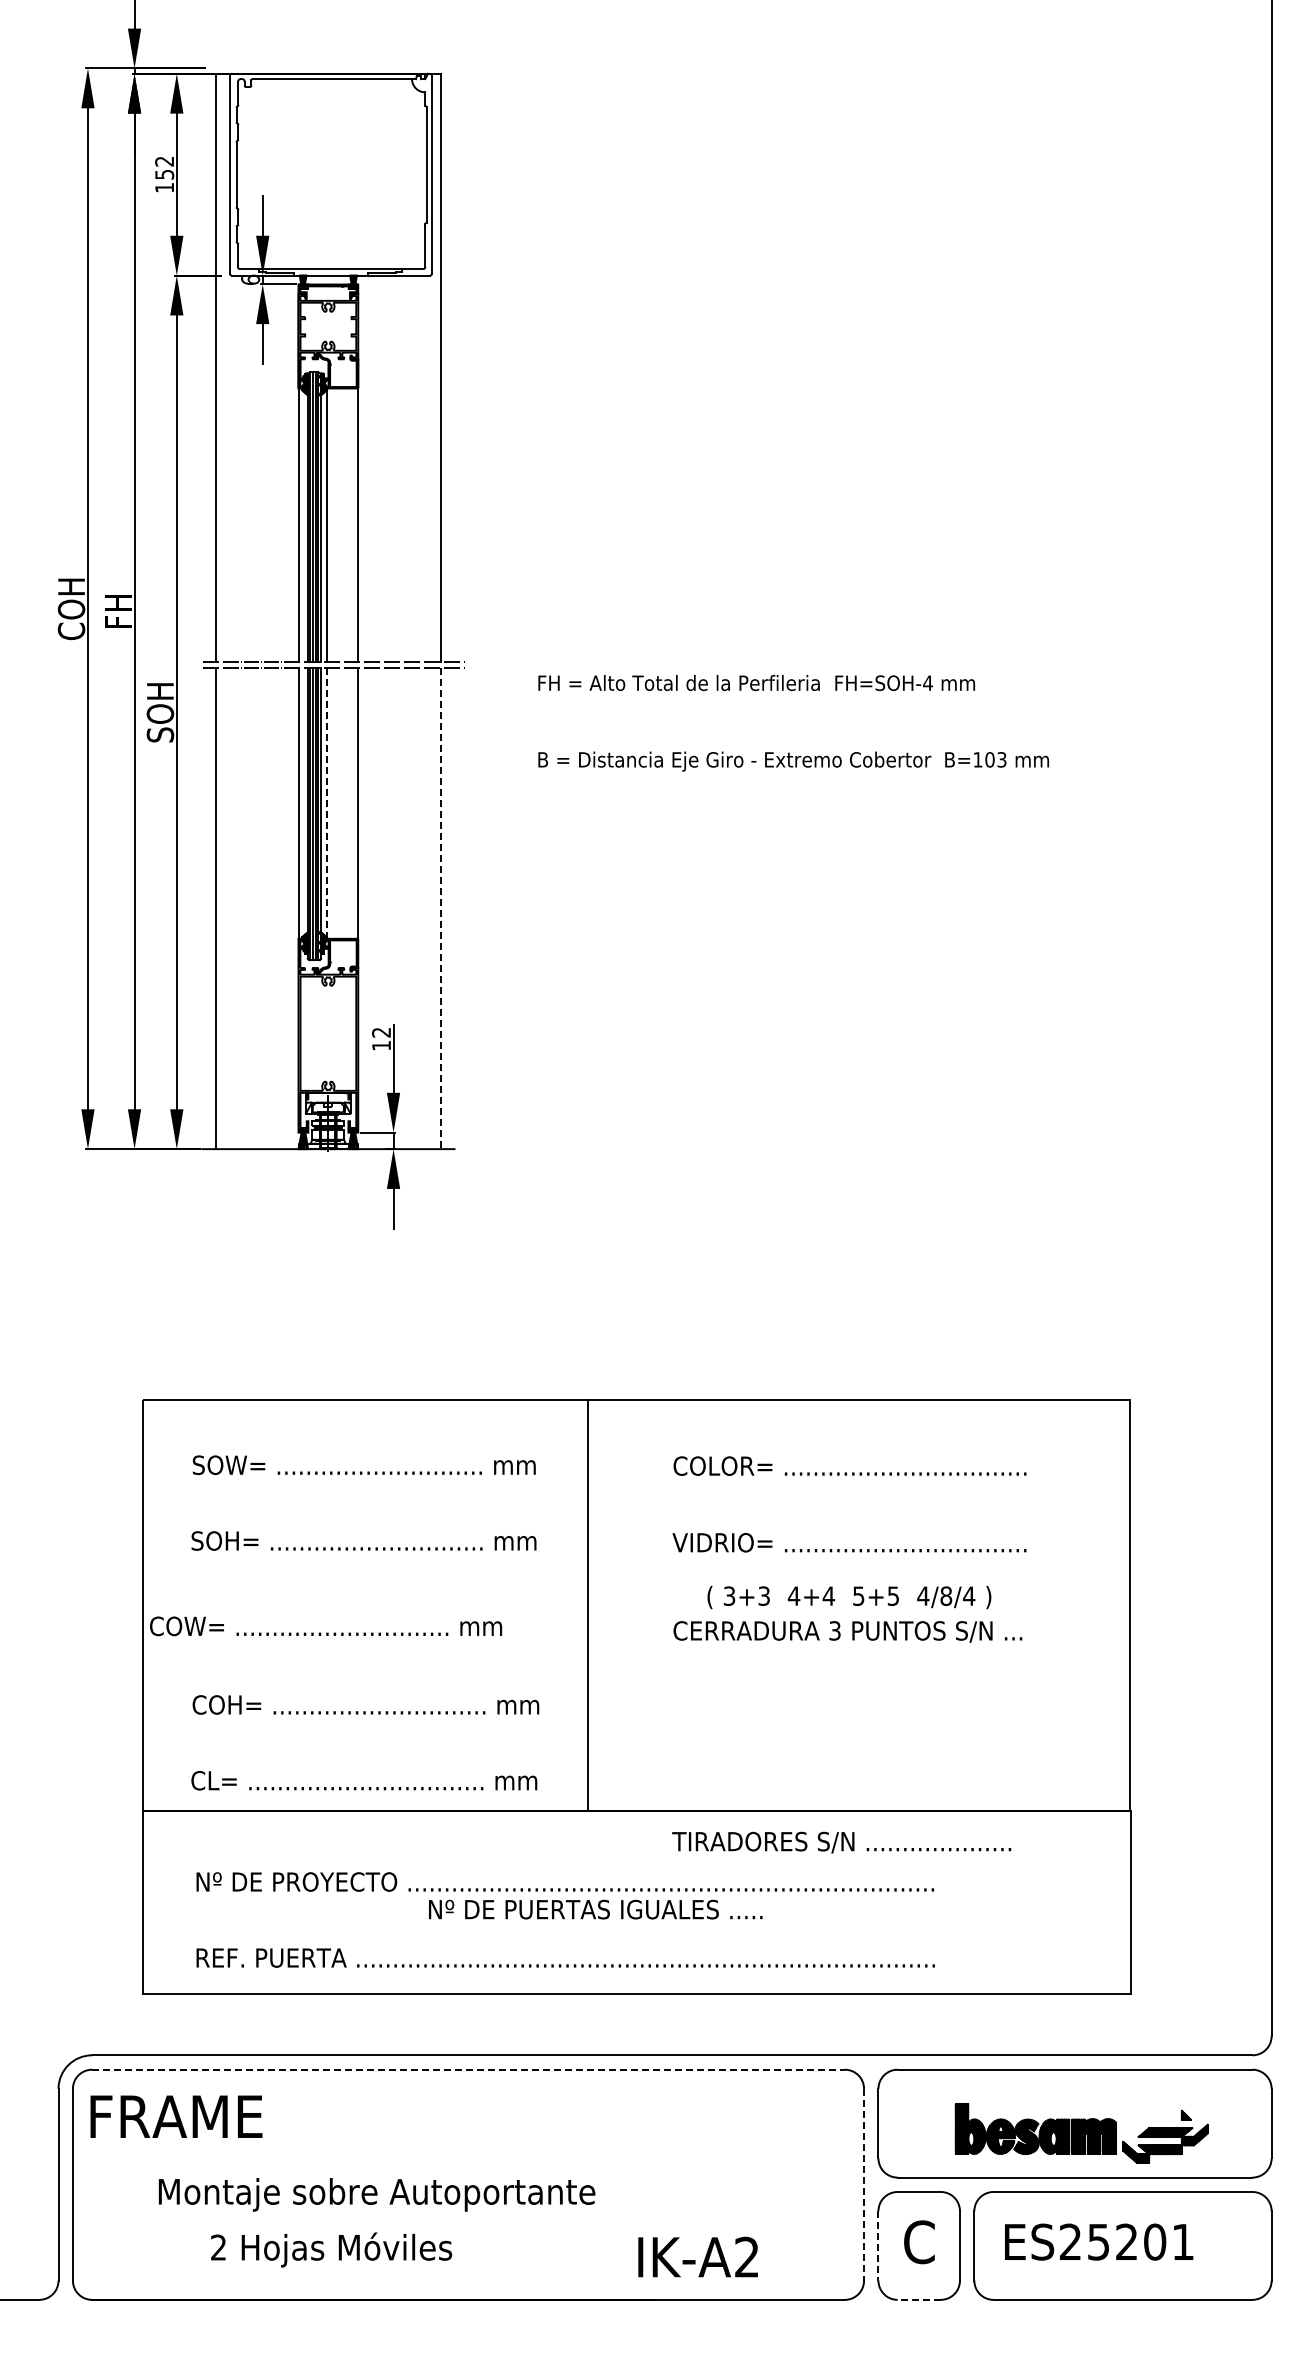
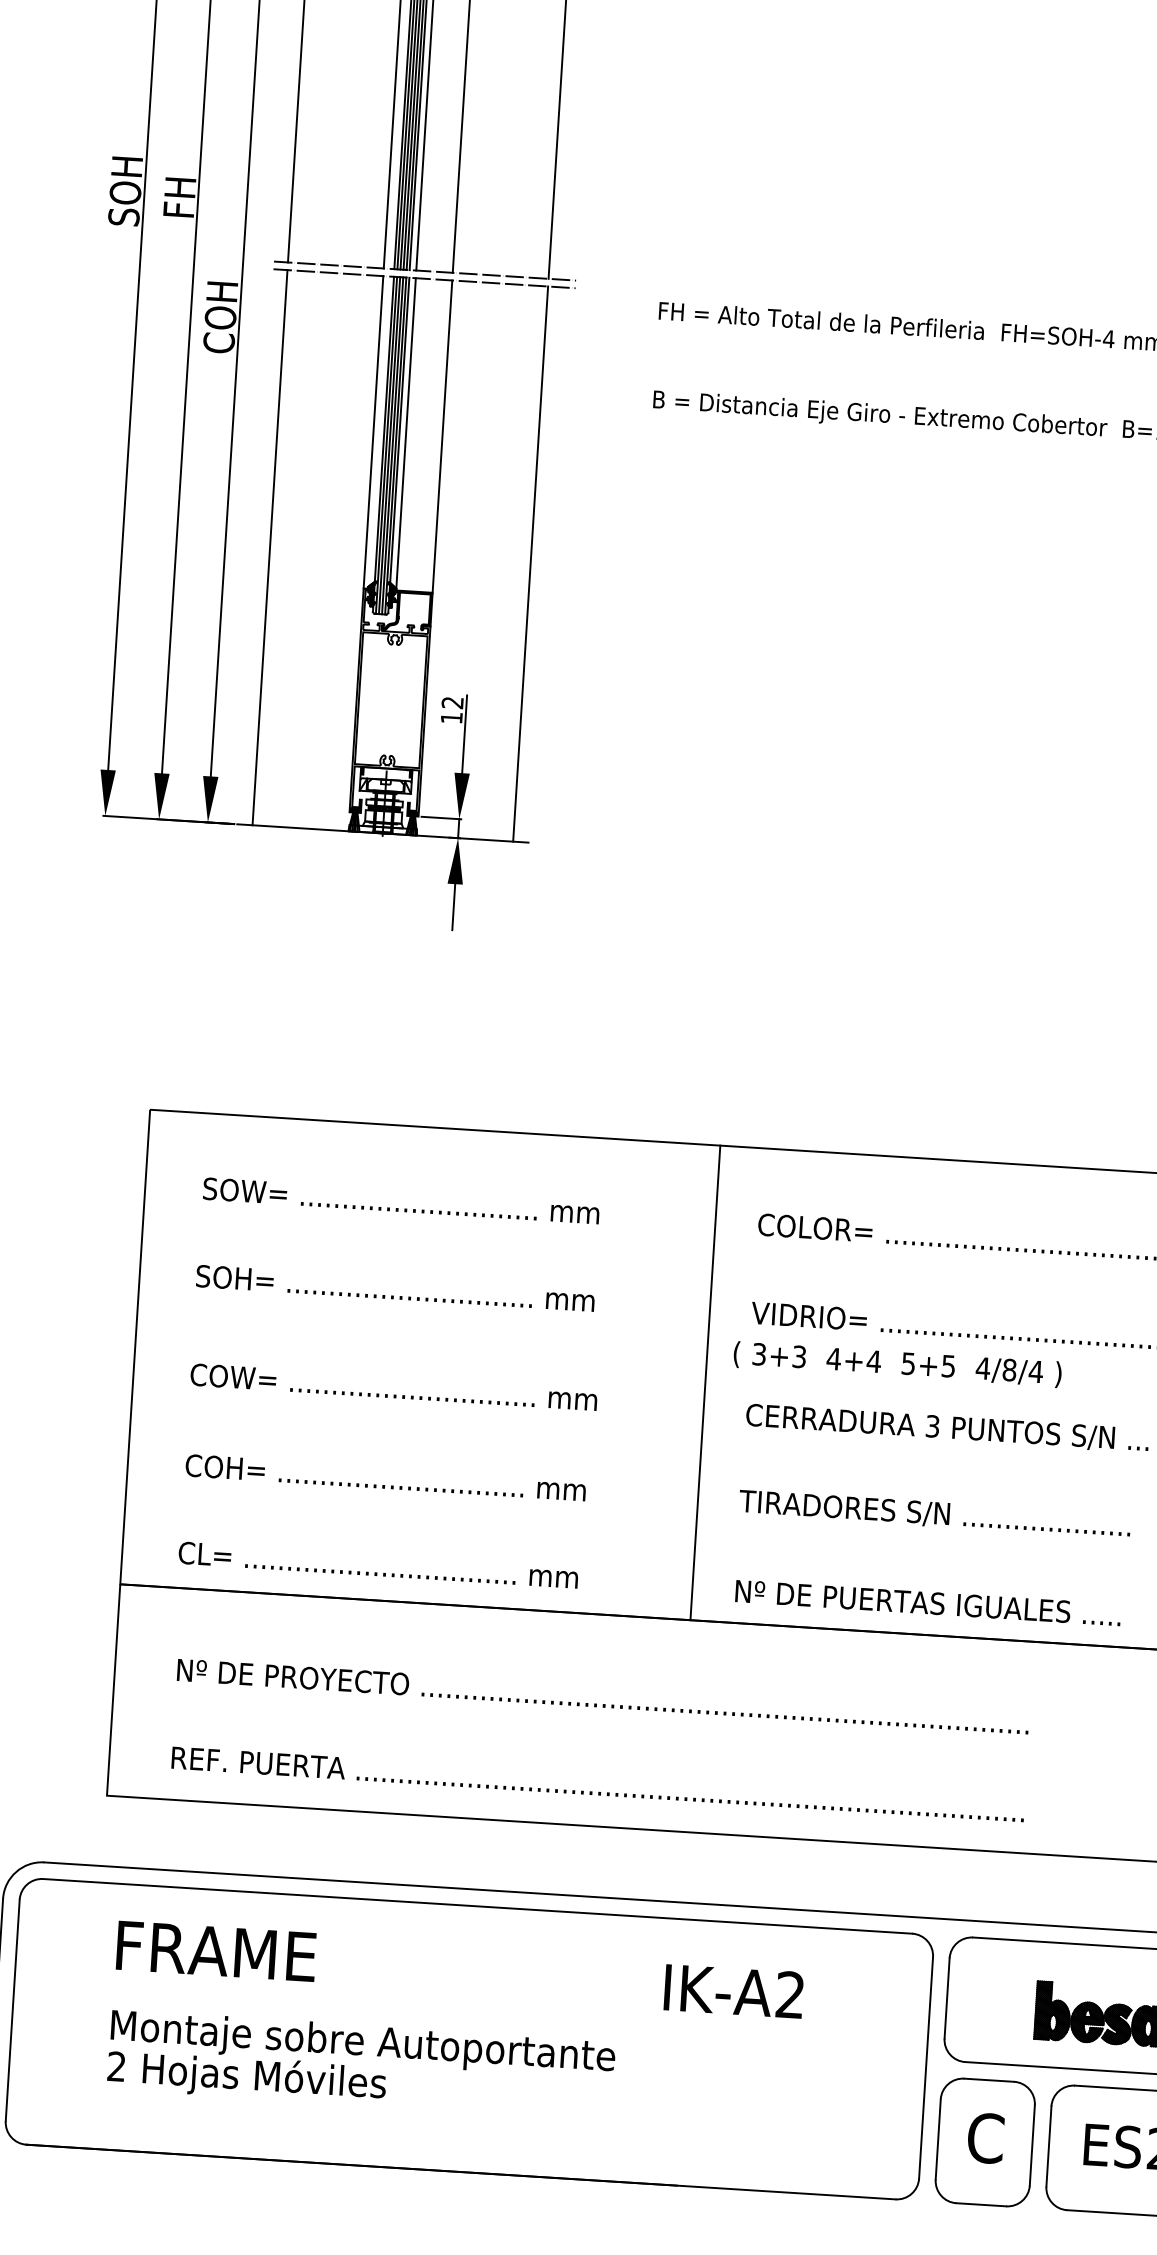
text: (71, 609) -> (125, 191), COH -> SOH
text: (160, 712) -> (220, 317), SOH -> COH
line: (326, 804) -> (405, 435), dashed -> solid
line: (441, 909) -> (530, 565), dashed -> solid
text: (849, 1597) -> (897, 1364), moved
line: (588, 1605) -> (705, 1382), moved
text: (326, 1626) -> (394, 1387), moved
text: (841, 1842) -> (934, 1514), moved
text: (595, 1909) -> (927, 1602), moved
line: (468, 2069) -> (477, 1906), dashed -> solid
text: (176, 2116) -> (216, 1951), moved
line: (864, 2184) -> (926, 2067), dashed -> solid
line: (878, 2245) -> (938, 2139), dashed -> solid
text: (331, 2249) -> (246, 2077), moved
text: (697, 2256) -> (733, 1990), moved
line: (919, 2299) -> (981, 2204), dashed -> solid

